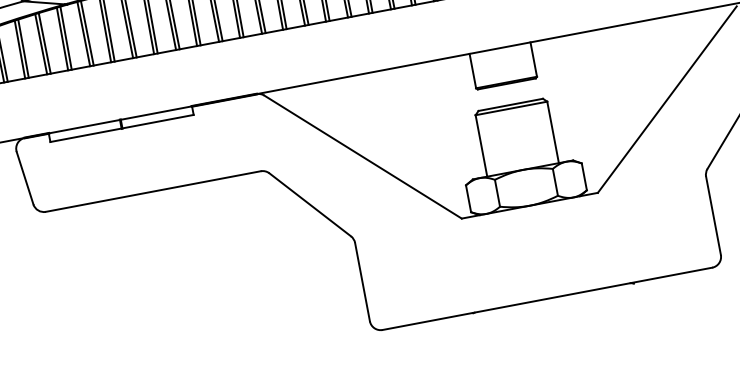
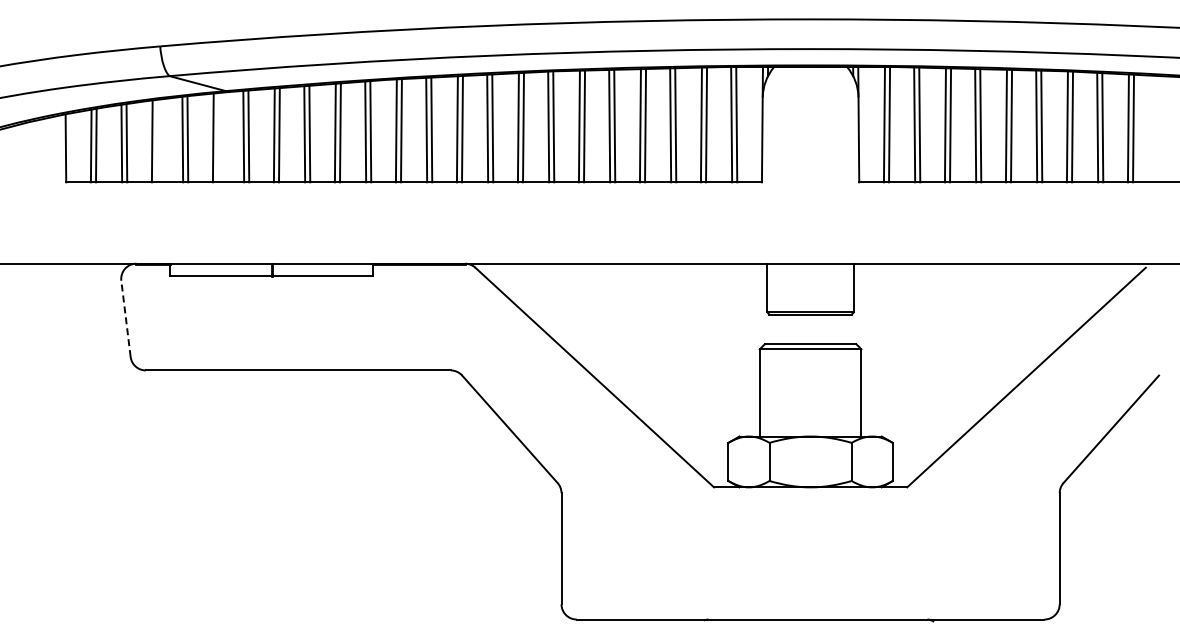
line: (66, 38) -> (218, 137), removed
line: (23, 48) -> (157, 140), removed
line: (24, 177) -> (125, 318), solid -> dashed

